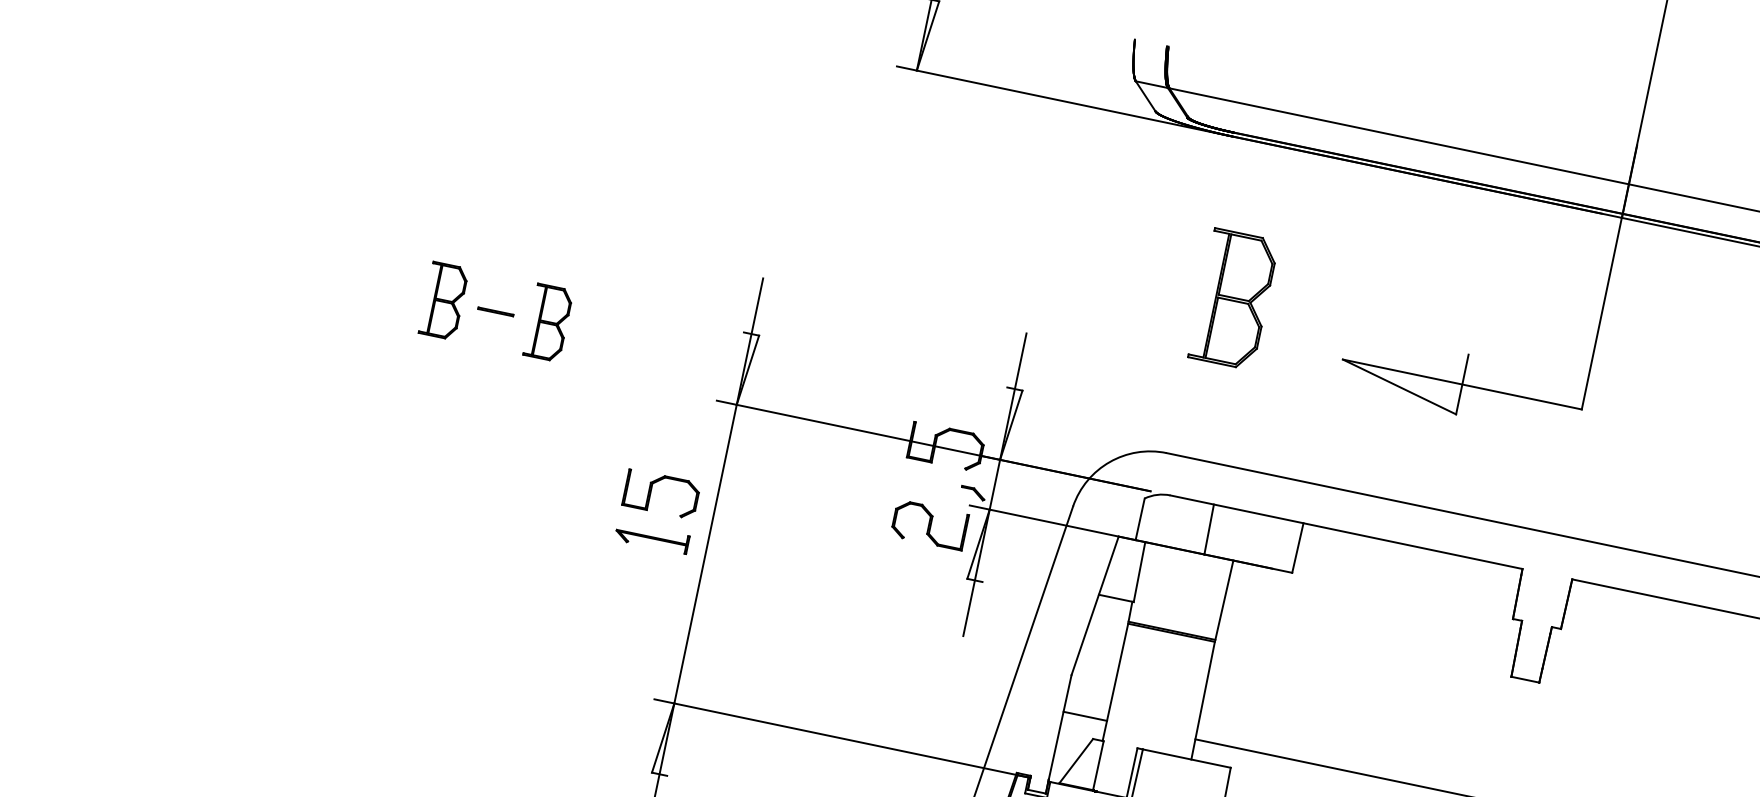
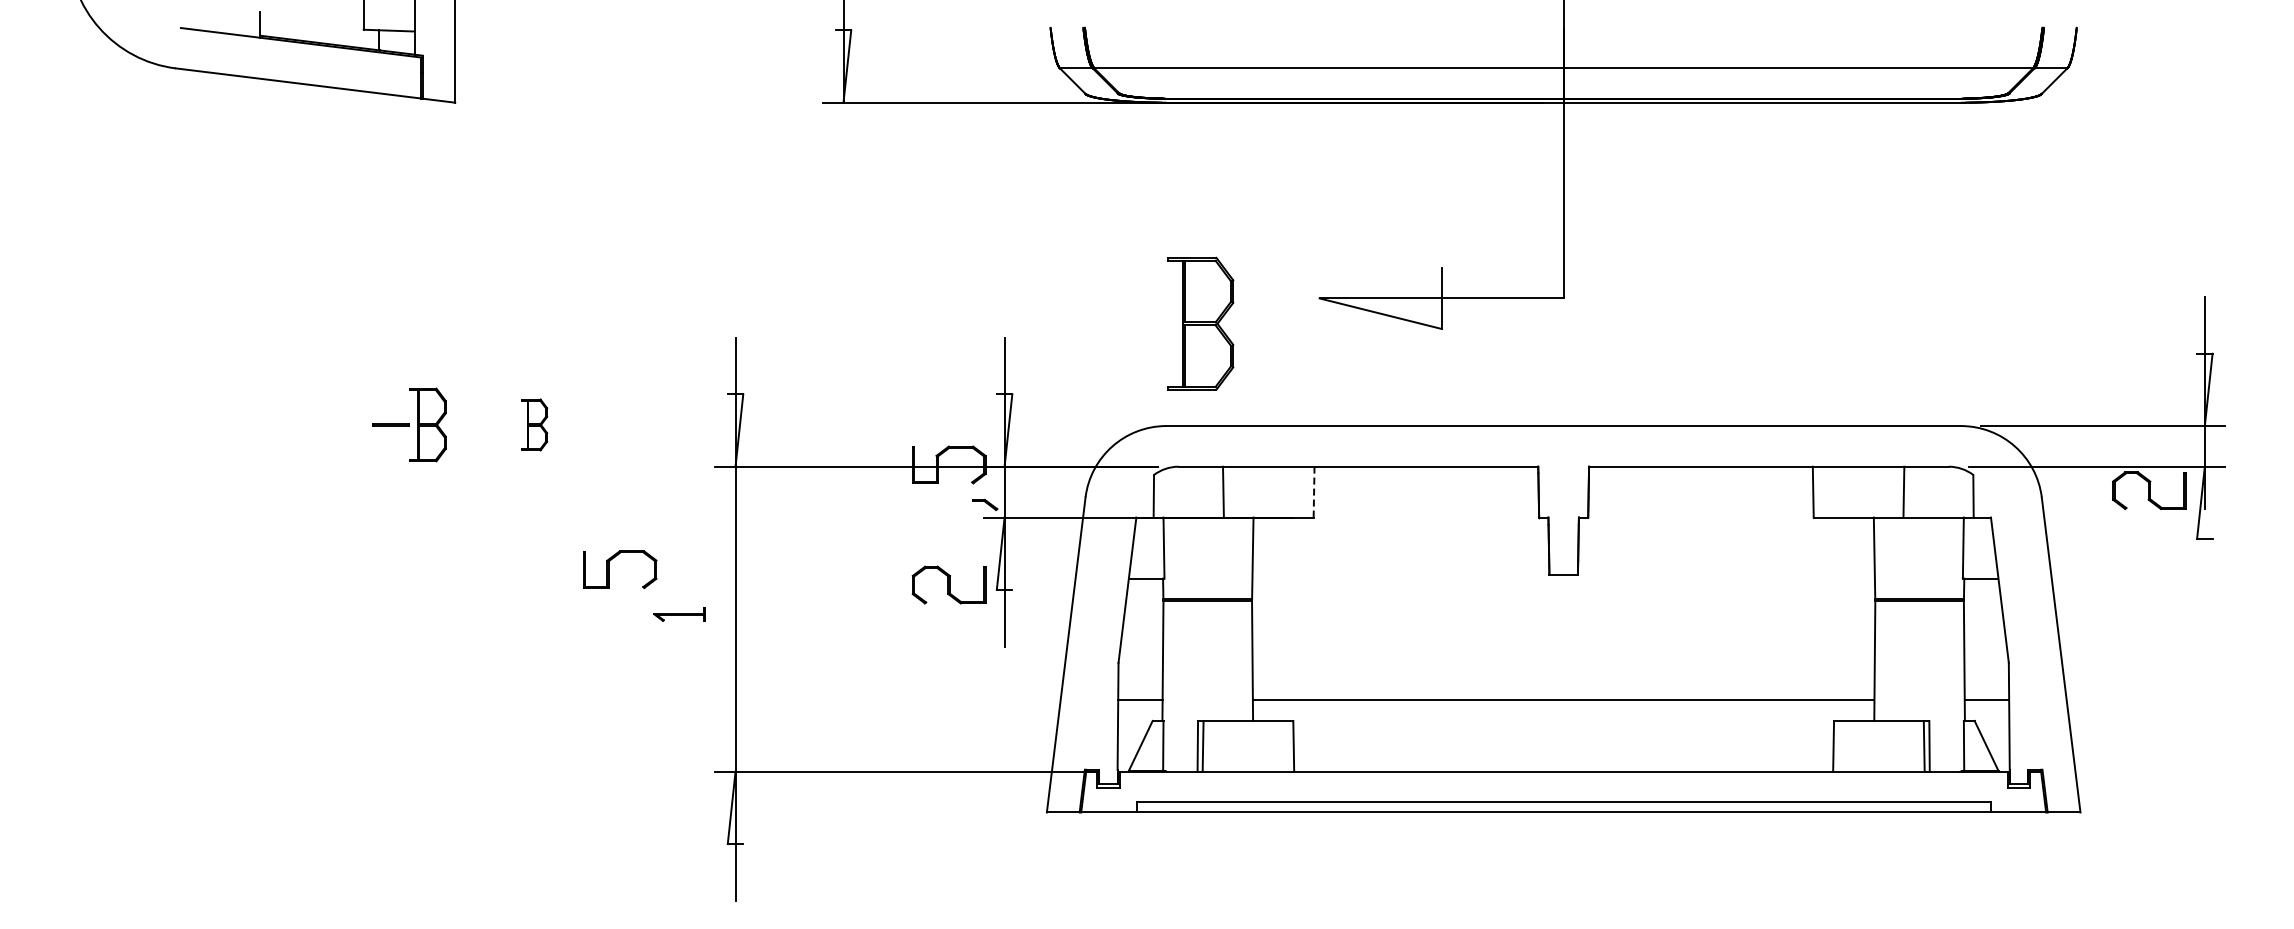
part: (1233, 299) -> (1200, 323), moved
line: (495, 311) -> (390, 424), moved
part: (548, 322) -> (534, 424), size x0.7
part: (651, 491) -> (609, 569), moved
part: (929, 524) -> (948, 584), moved
part: (651, 538) -> (679, 614), size x0.7
line: (1298, 547) -> (1314, 491), solid -> dashed

